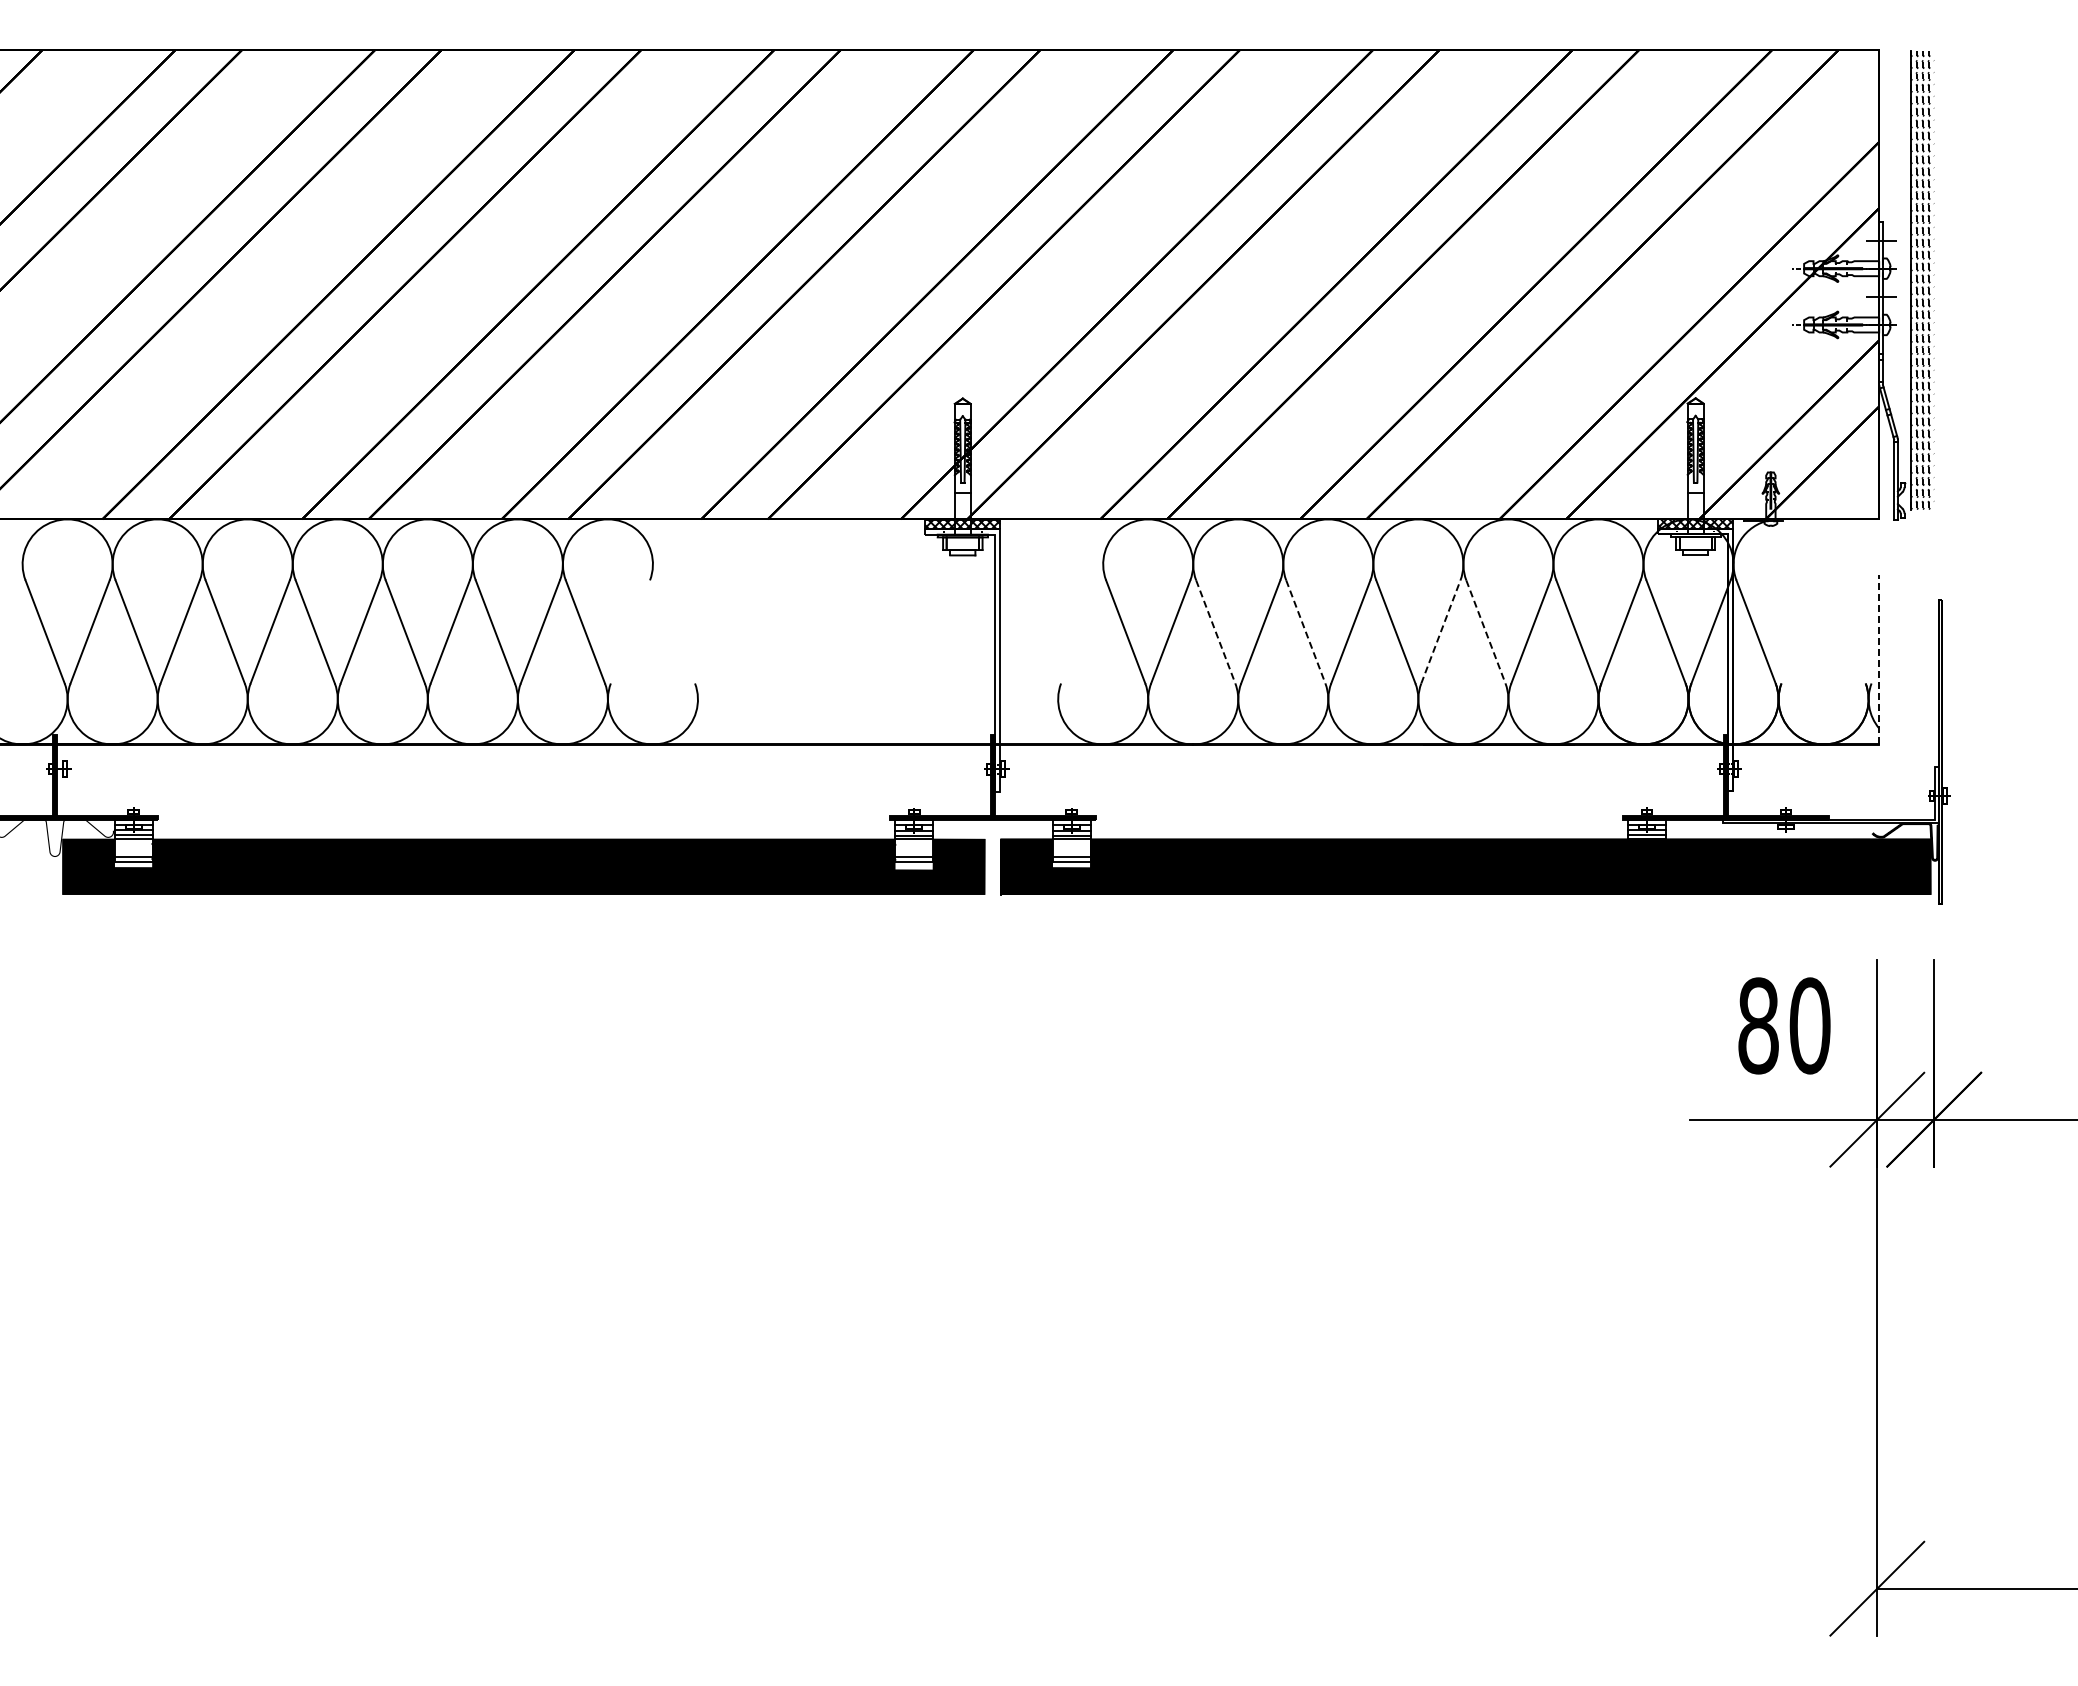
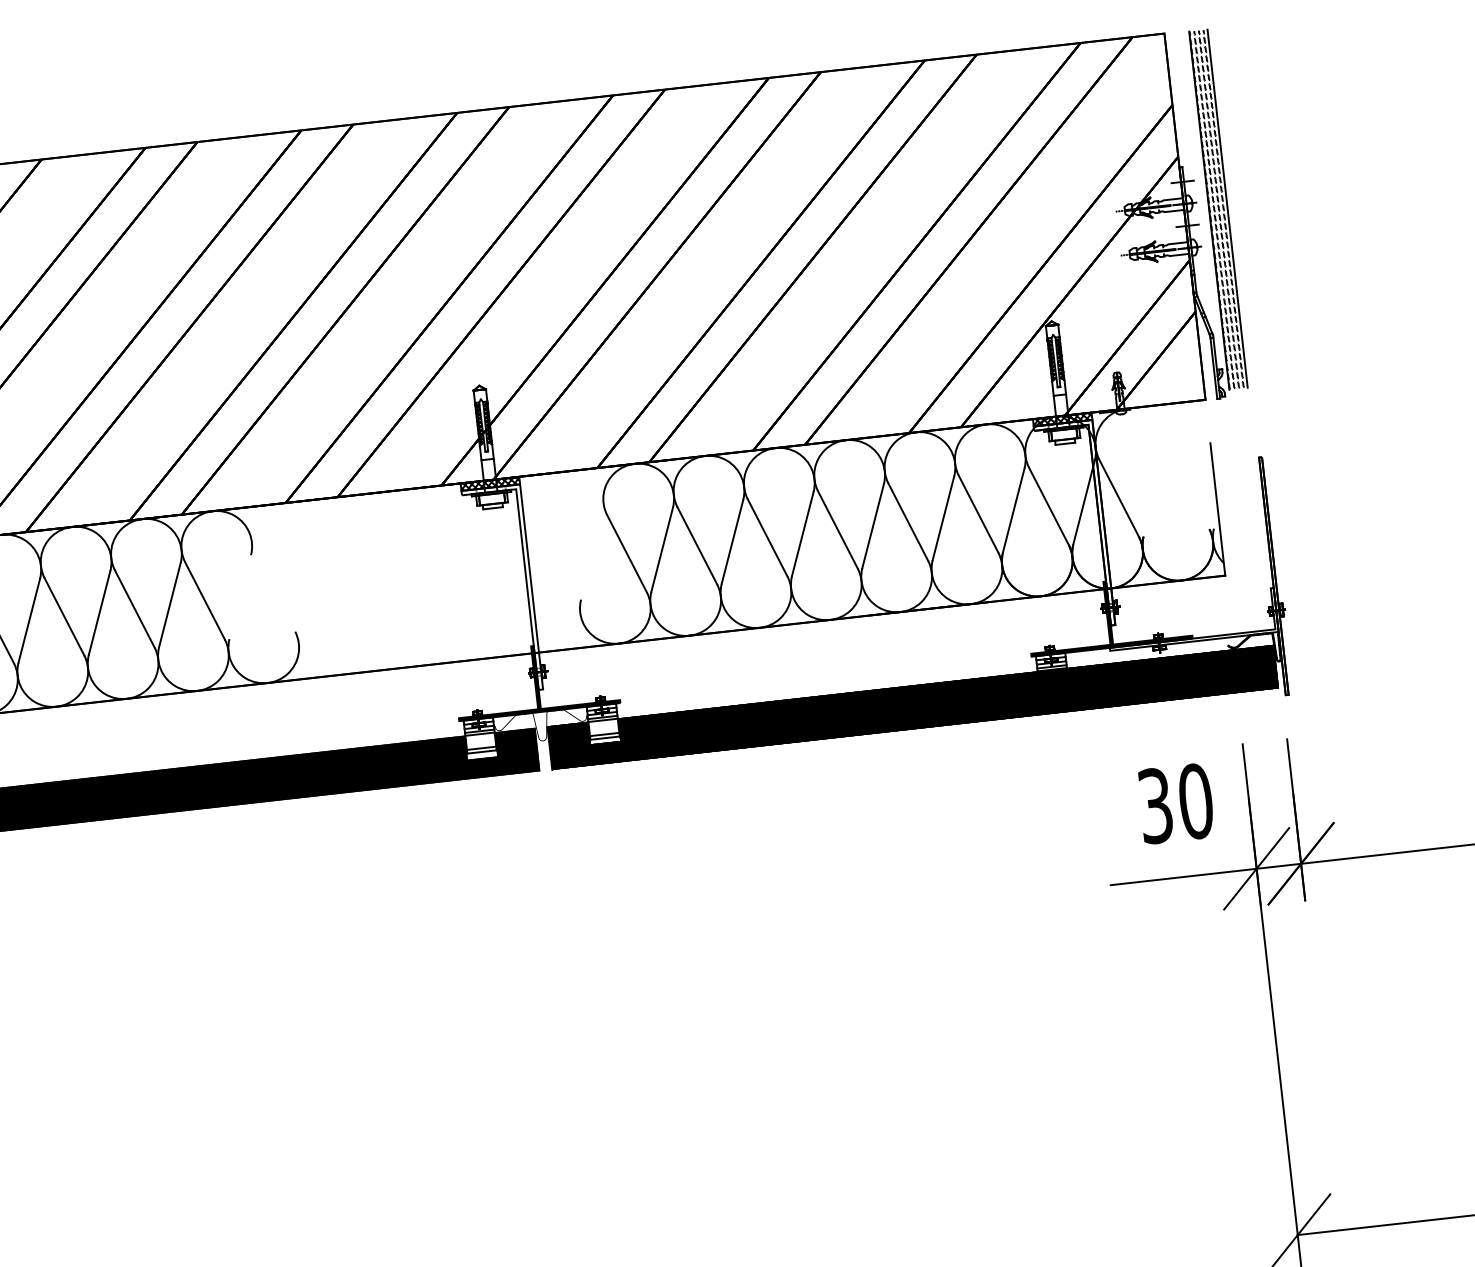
line: (1934, 280) -> (1227, 208), added
line: (1441, 631) -> (873, 525), dashed -> solid
line: (1215, 632) -> (697, 546), dashed -> solid
line: (1305, 632) -> (767, 538), dashed -> solid
line: (1486, 632) -> (908, 522), dashed -> solid
line: (1879, 659) -> (1218, 509), dashed -> solid
fill: (992, 838) -> (541, 726), added
text: (1758, 1025) -> (1155, 805), 80 -> 30

